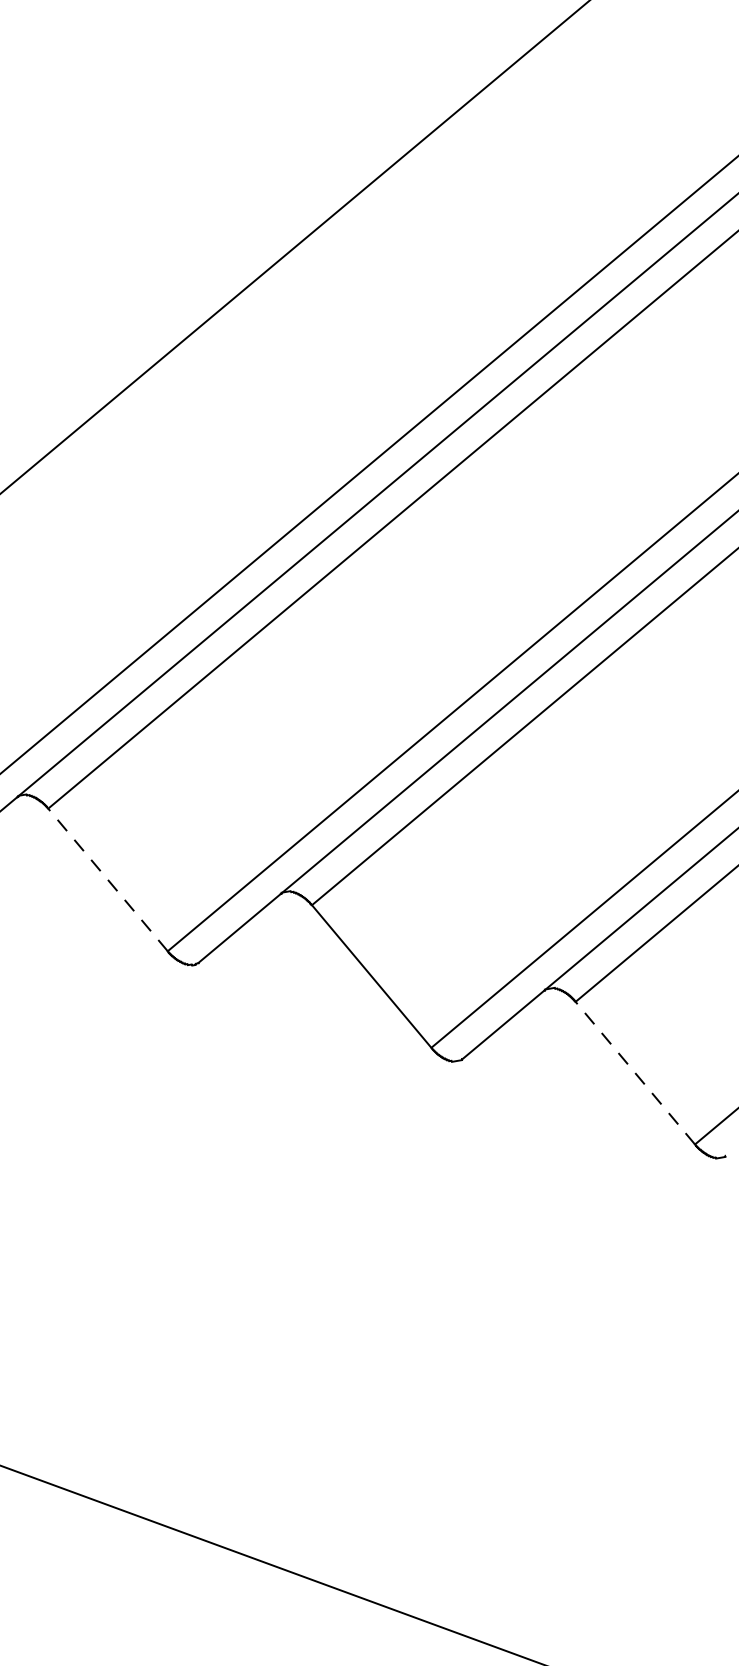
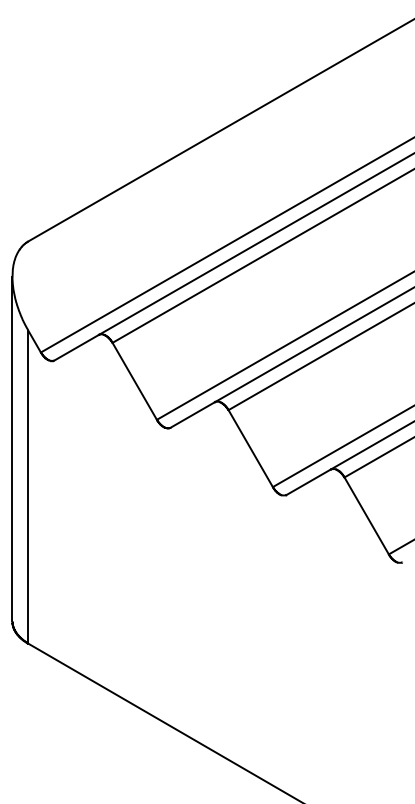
line: (107, 878) -> (134, 380), dashed -> solid
line: (634, 1072) -> (366, 515), dashed -> solid

